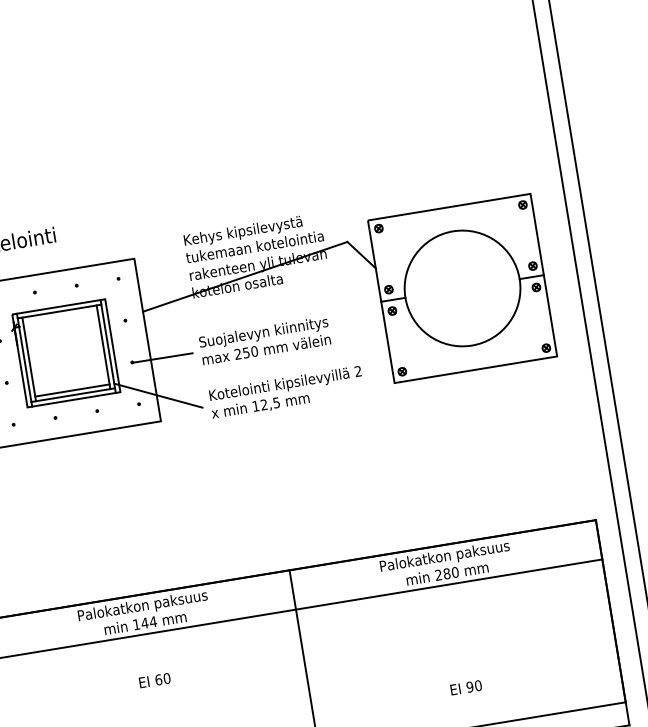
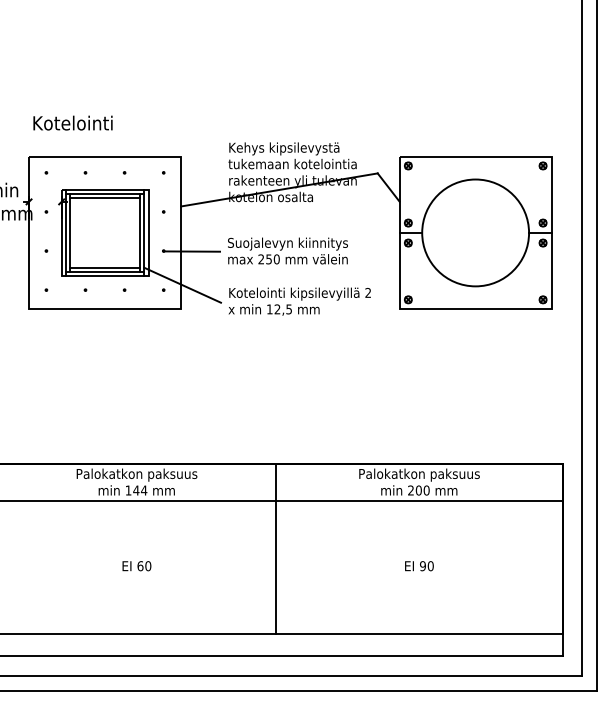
line: (59, 316) -> (104, 198), added
text: (446, 573) -> (418, 490), 280 -> 200
text: (154, 680) -> (136, 566), moved
text: (466, 688) -> (419, 566), moved

